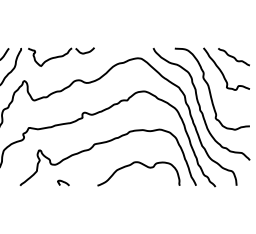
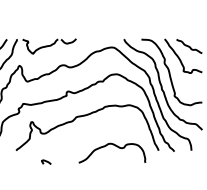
curve: (142, 165) -> (115, 146), moved
curve: (63, 182) -> (46, 161), moved

